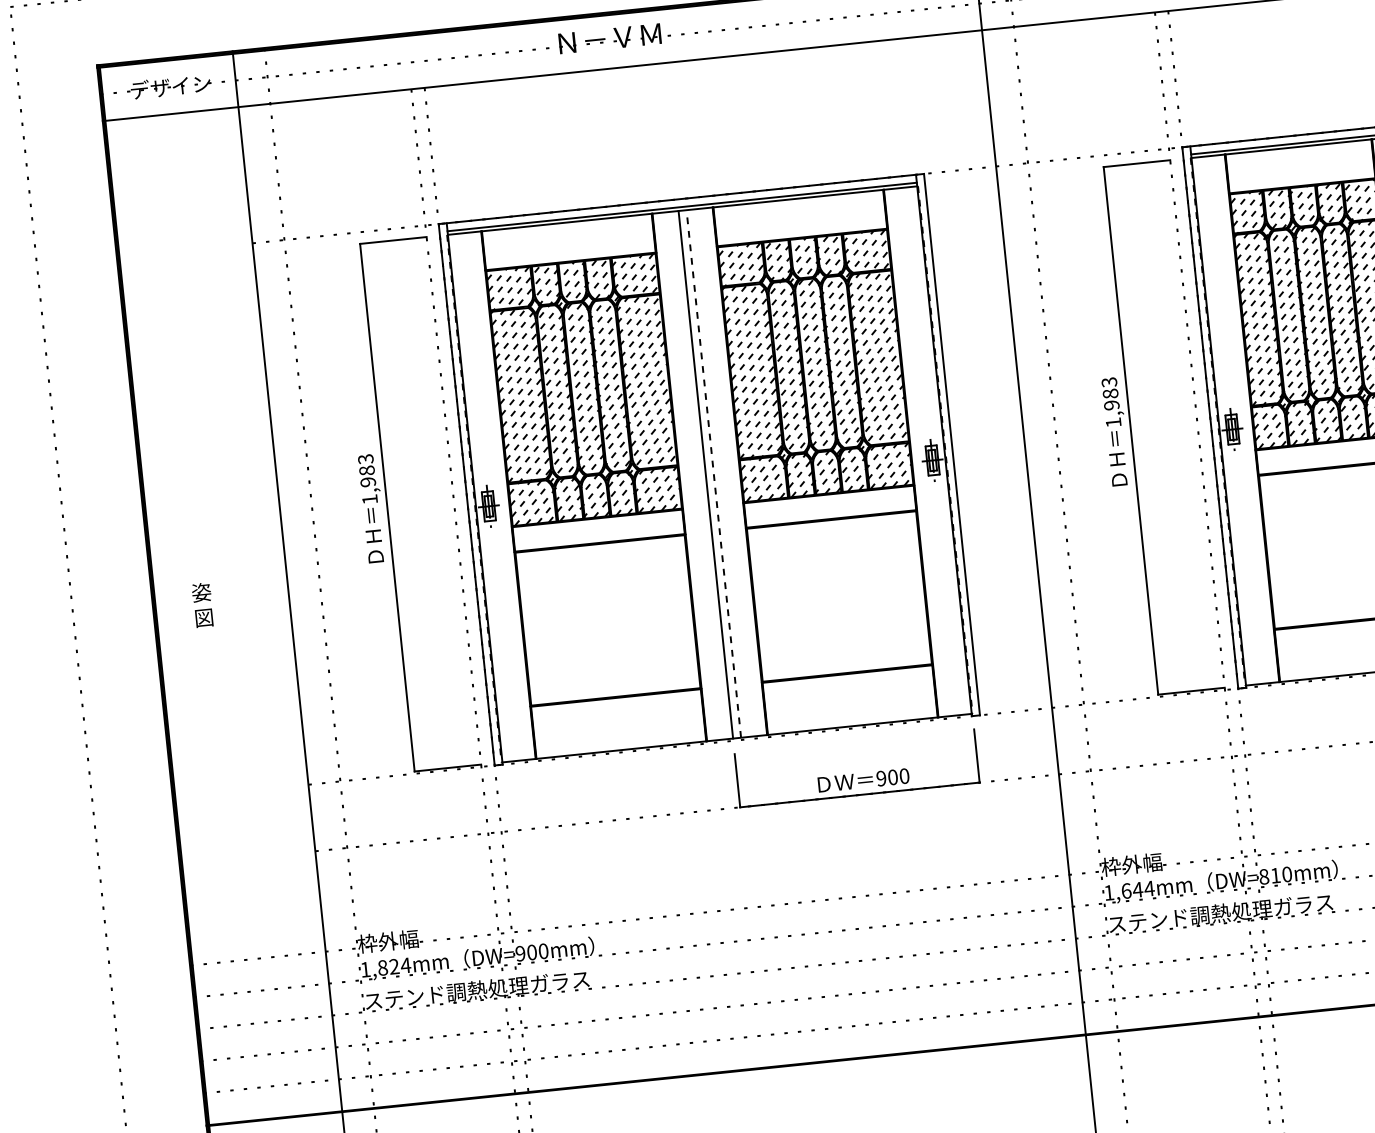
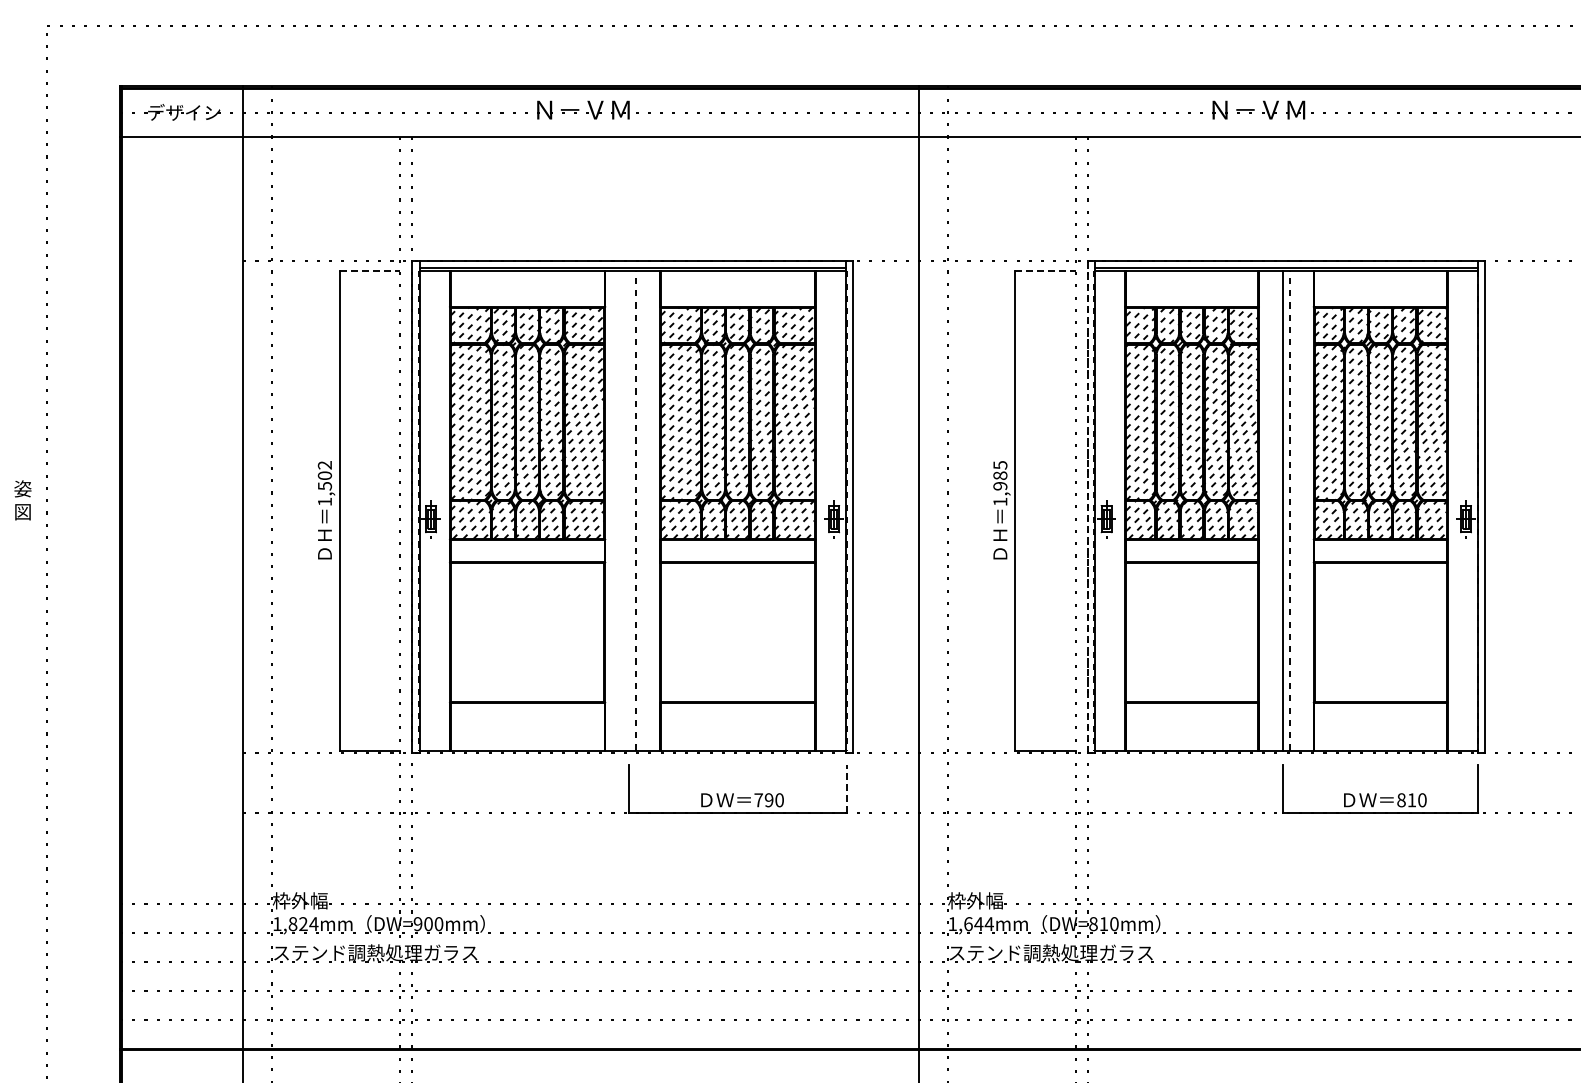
line: (1137, 163) -> (1045, 271), solid -> dashed
line: (393, 240) -> (370, 271), solid -> dashed
text: (1108, 382) -> (999, 465), 1,983 -> 1,985
line: (1210, 417) -> (1087, 506), solid -> dashed
text: (366, 470) -> (324, 475), 1,983 -> 1,502
line: (706, 474) -> (629, 510), removed
text: (202, 605) -> (22, 500), moved
line: (976, 755) -> (846, 788), solid -> dashed
text: (886, 778) -> (763, 800), 900 -> 790

